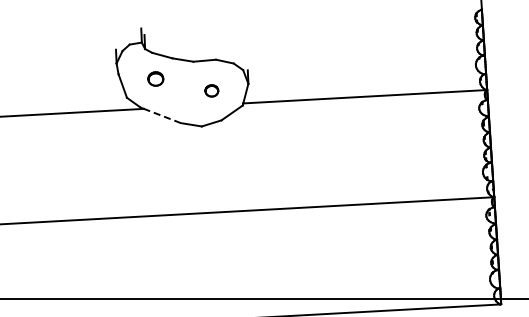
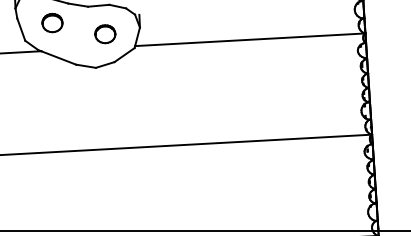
part: (155, 78) -> (52, 22), size x1.43
part: (211, 90) -> (105, 33), size x1.67
line: (162, 116) -> (58, 58), dashed -> solid

